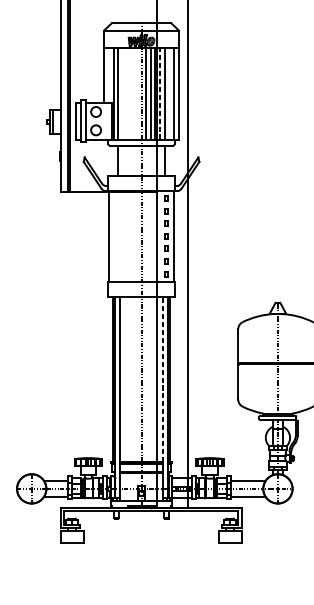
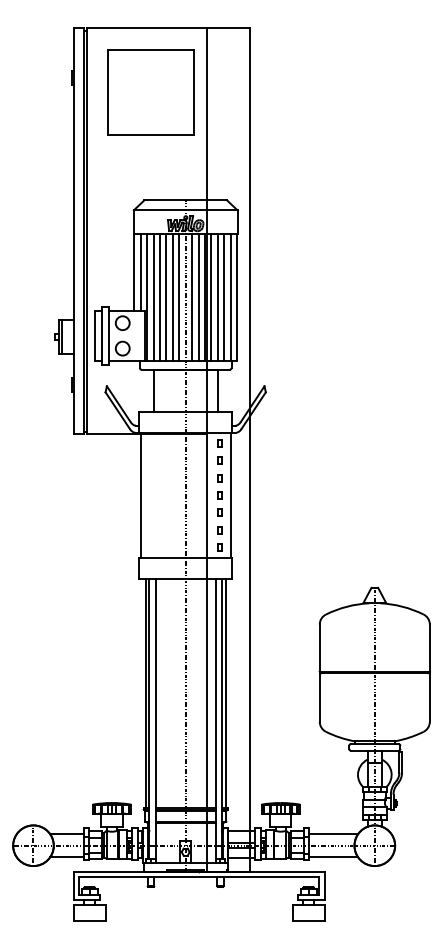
line: (108, 75) -> (140, 272), added
line: (123, 93) -> (160, 297), added
line: (127, 93) -> (166, 297), added
line: (132, 93) -> (172, 297), added
line: (137, 93) -> (179, 297), added
line: (160, 93) -> (211, 297), dashed -> solid
line: (169, 93) -> (224, 297), added
line: (163, 379) -> (215, 693), dashed -> solid

